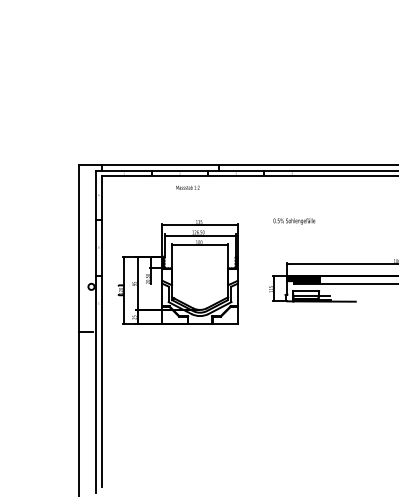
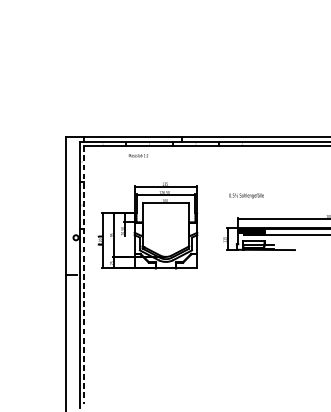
text: (187, 187) -> (138, 155), moved
text: (294, 221) -> (246, 196), moved
line: (101, 332) -> (84, 275), solid -> dashed

